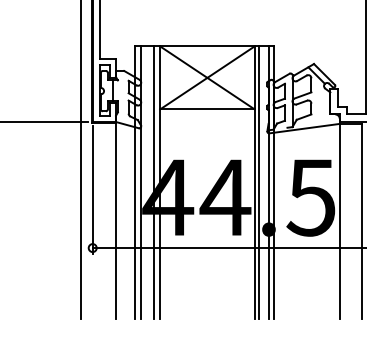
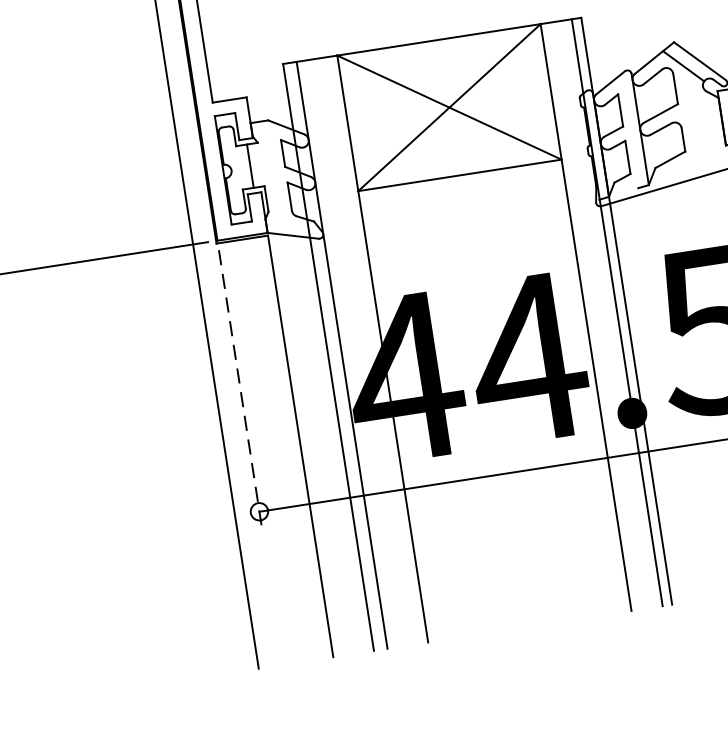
line: (153, 182) -> (368, 350), removed
line: (259, 182) -> (596, 315), removed
line: (92, 190) -> (239, 388), solid -> dashed

